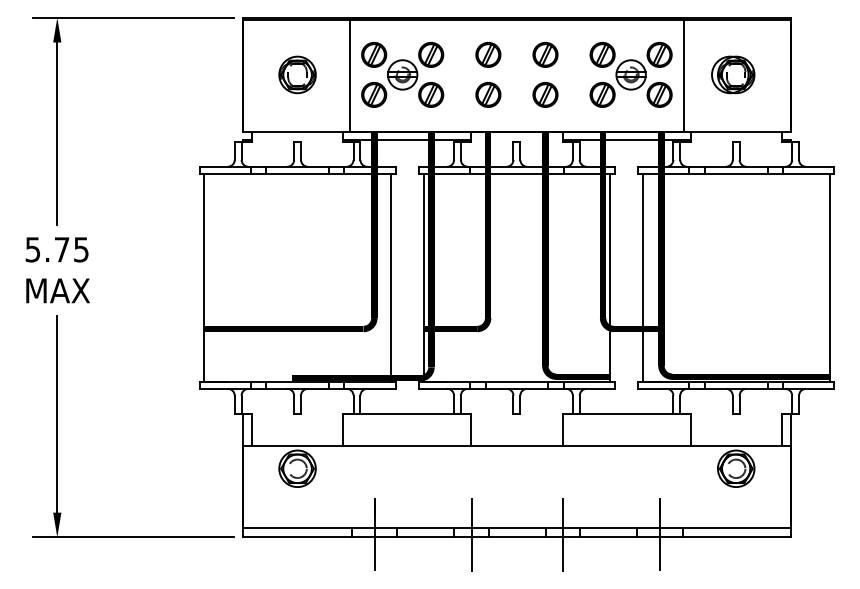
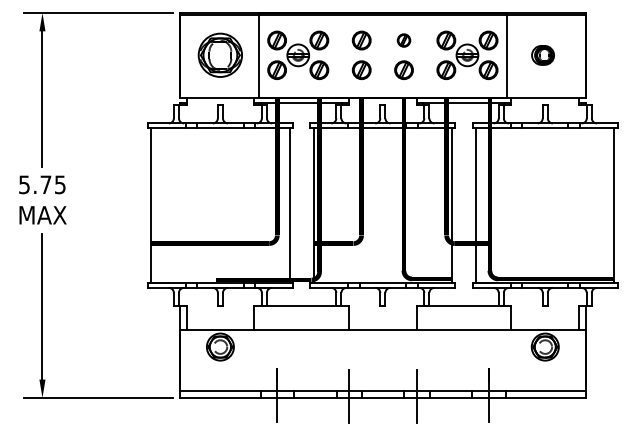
part: (544, 54) -> (403, 40), size x0.7
part: (297, 75) -> (220, 55), size x1.6
part: (732, 75) -> (542, 55), size x0.7

